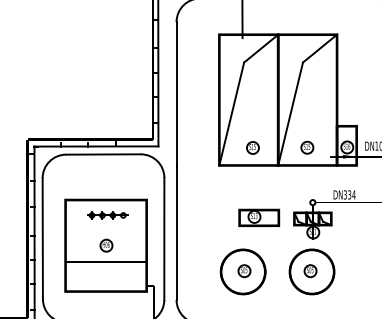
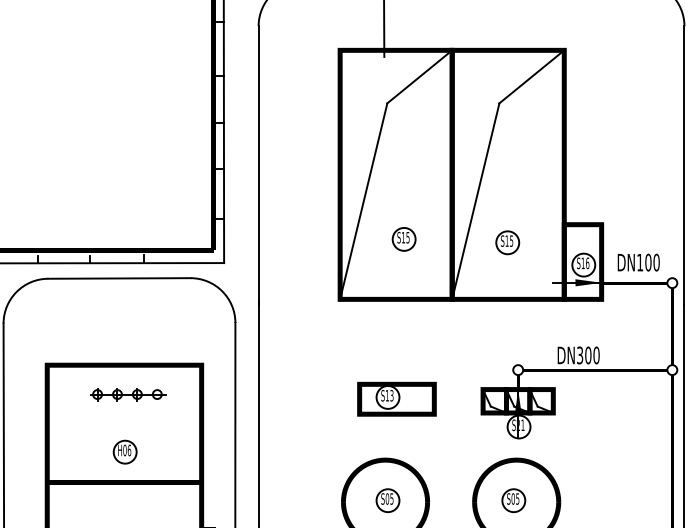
part: (252, 147) -> (403, 238), moved
part: (307, 147) -> (507, 242), moved
text: (351, 194) -> (591, 354), DN334 -> DN300
part: (259, 217) -> (397, 398), moved

